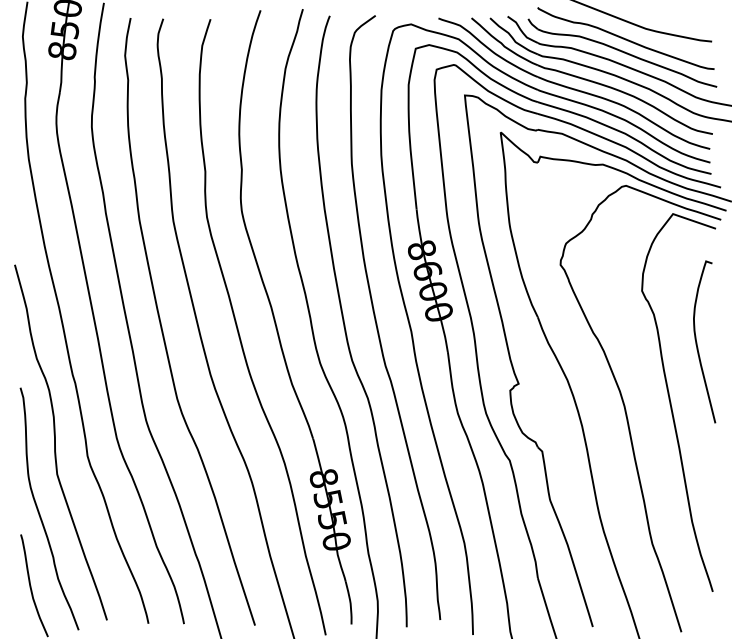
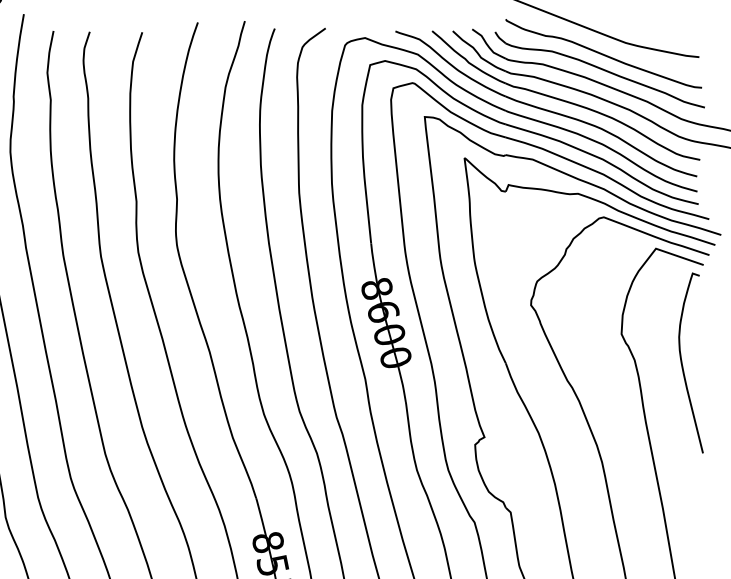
curve: (697, 342) -> (683, 363), moved

